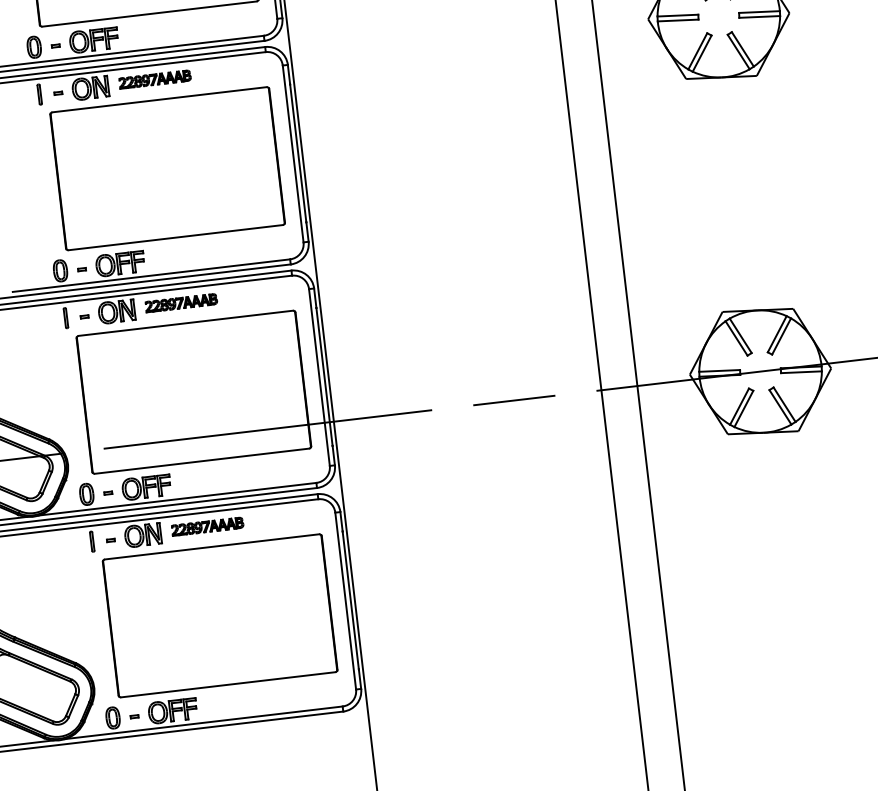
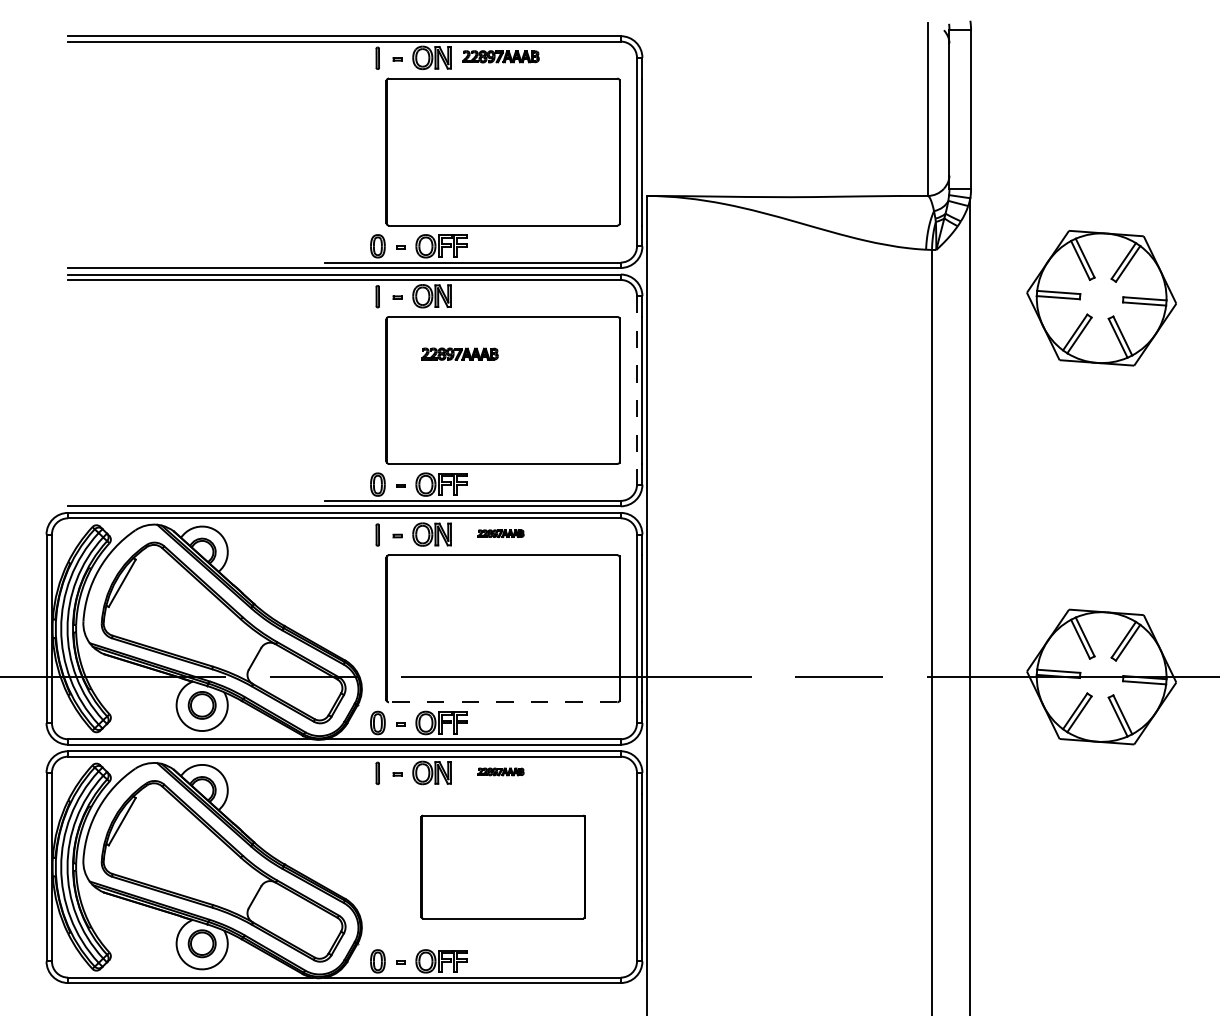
part: (154, 79) -> (459, 353), moved
line: (293, 153) -> (637, 390), solid -> dashed
part: (180, 303) -> (500, 533), size x0.6
line: (201, 461) -> (502, 702), solid -> dashed
part: (207, 526) -> (500, 771), size x0.6
part: (219, 615) -> (502, 866), size x0.7

